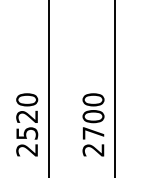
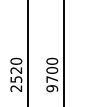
text: (93, 149) -> (52, 88), 2700 -> 9700

